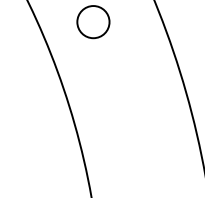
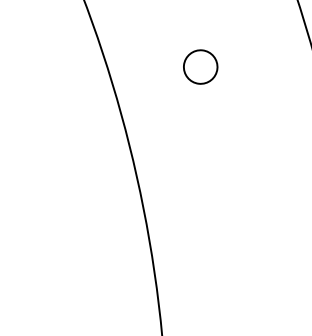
circle: (93, 22) -> (200, 67), size x0.6

